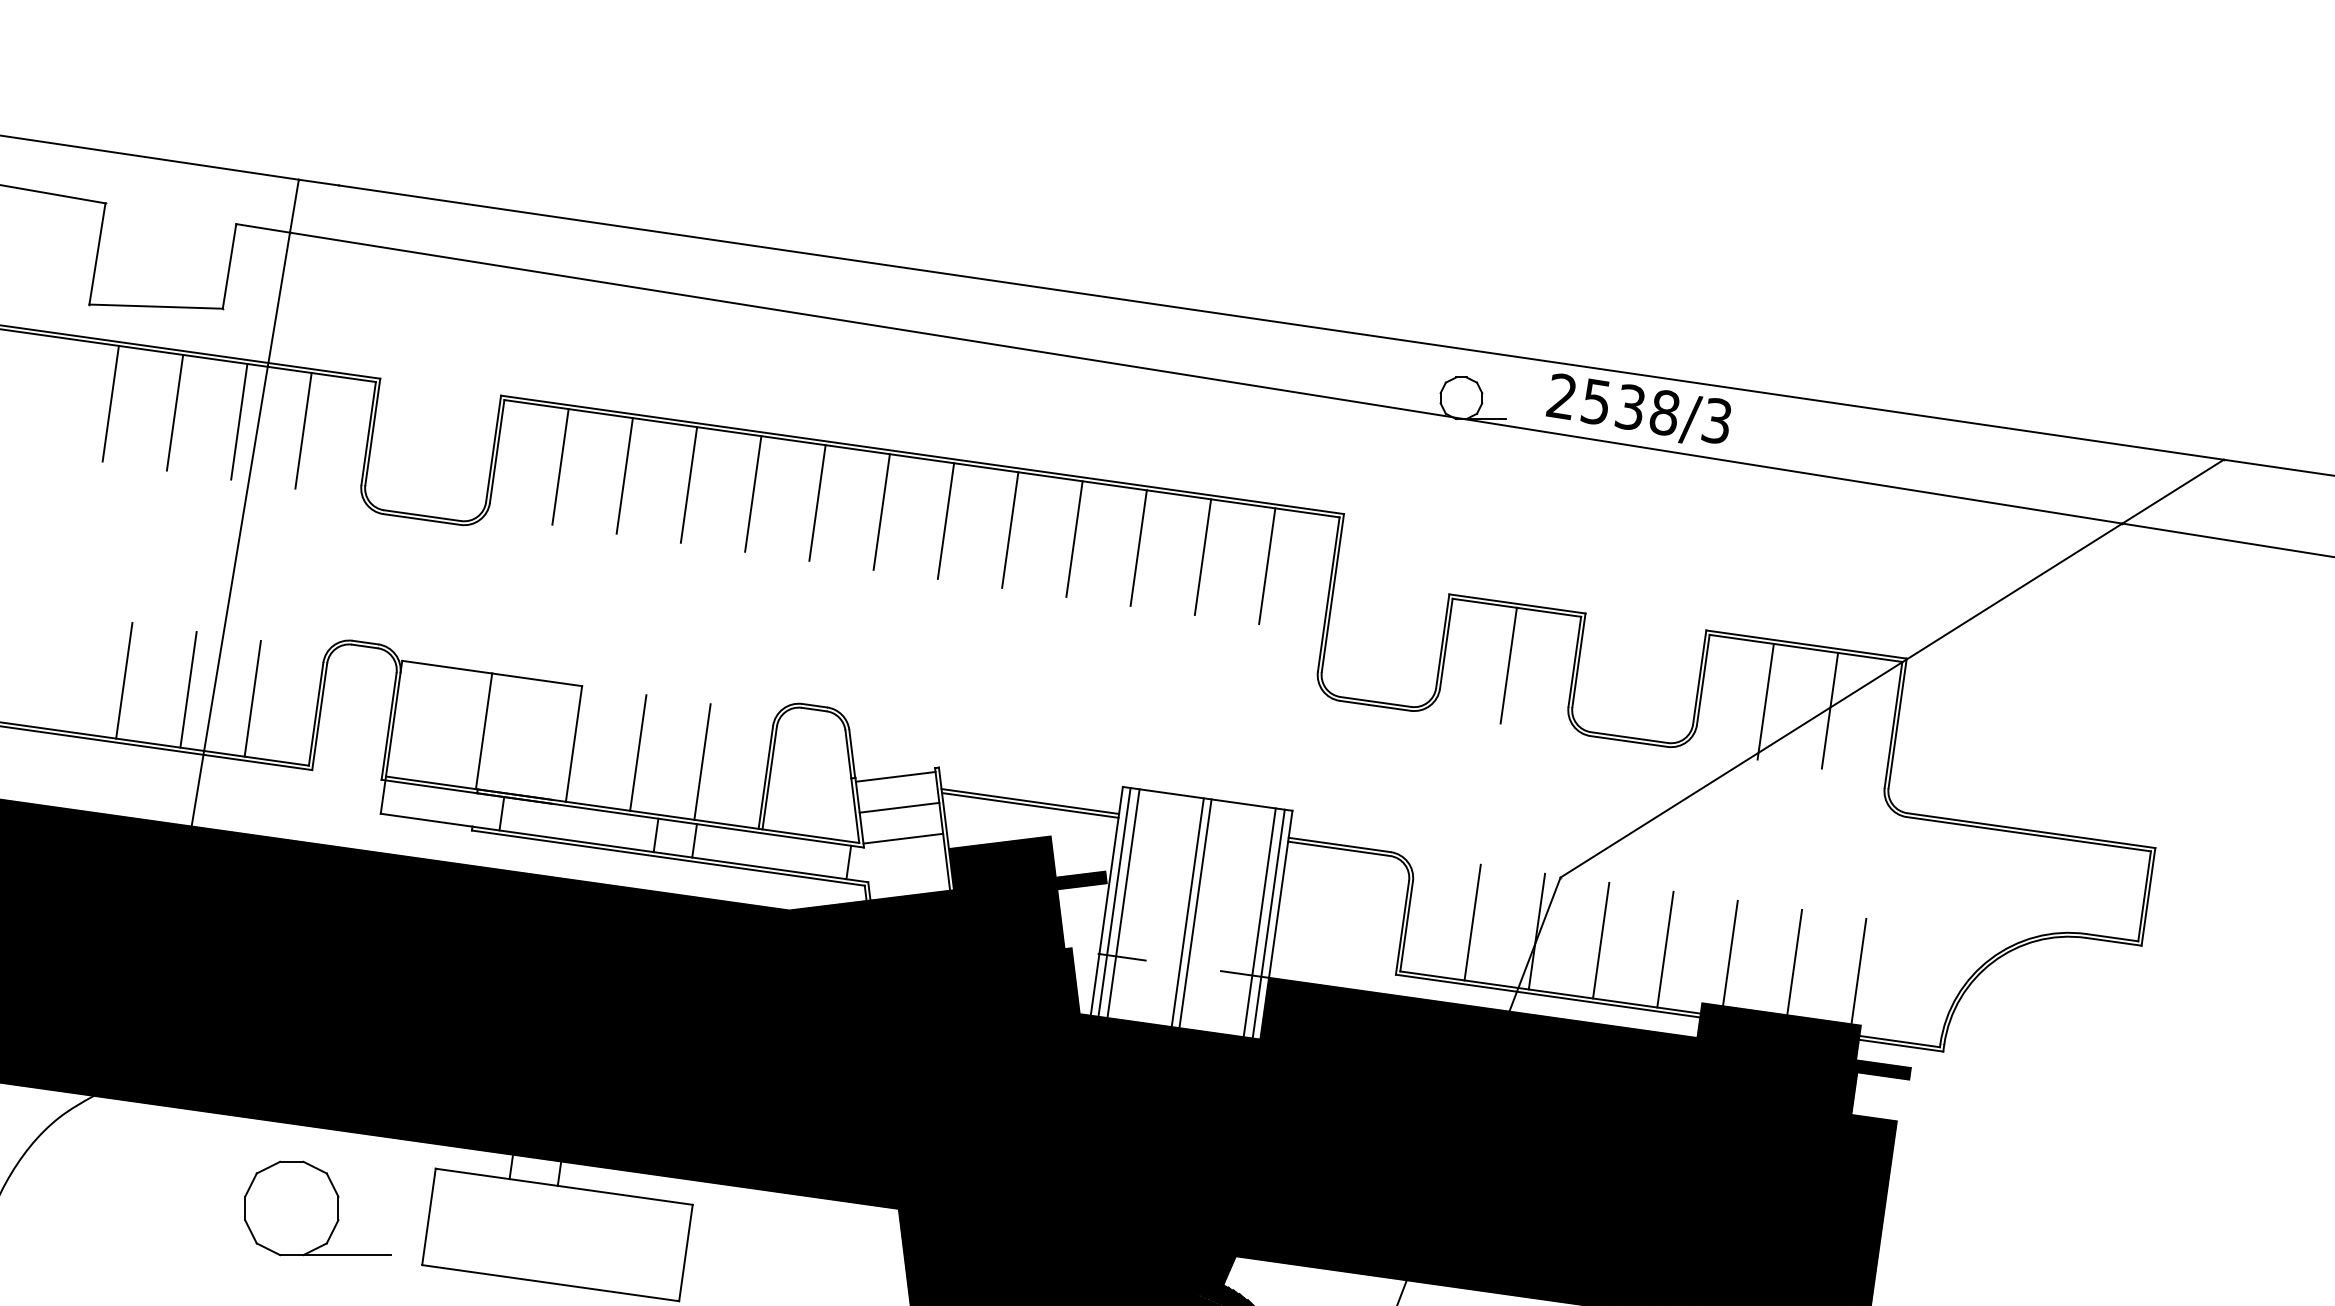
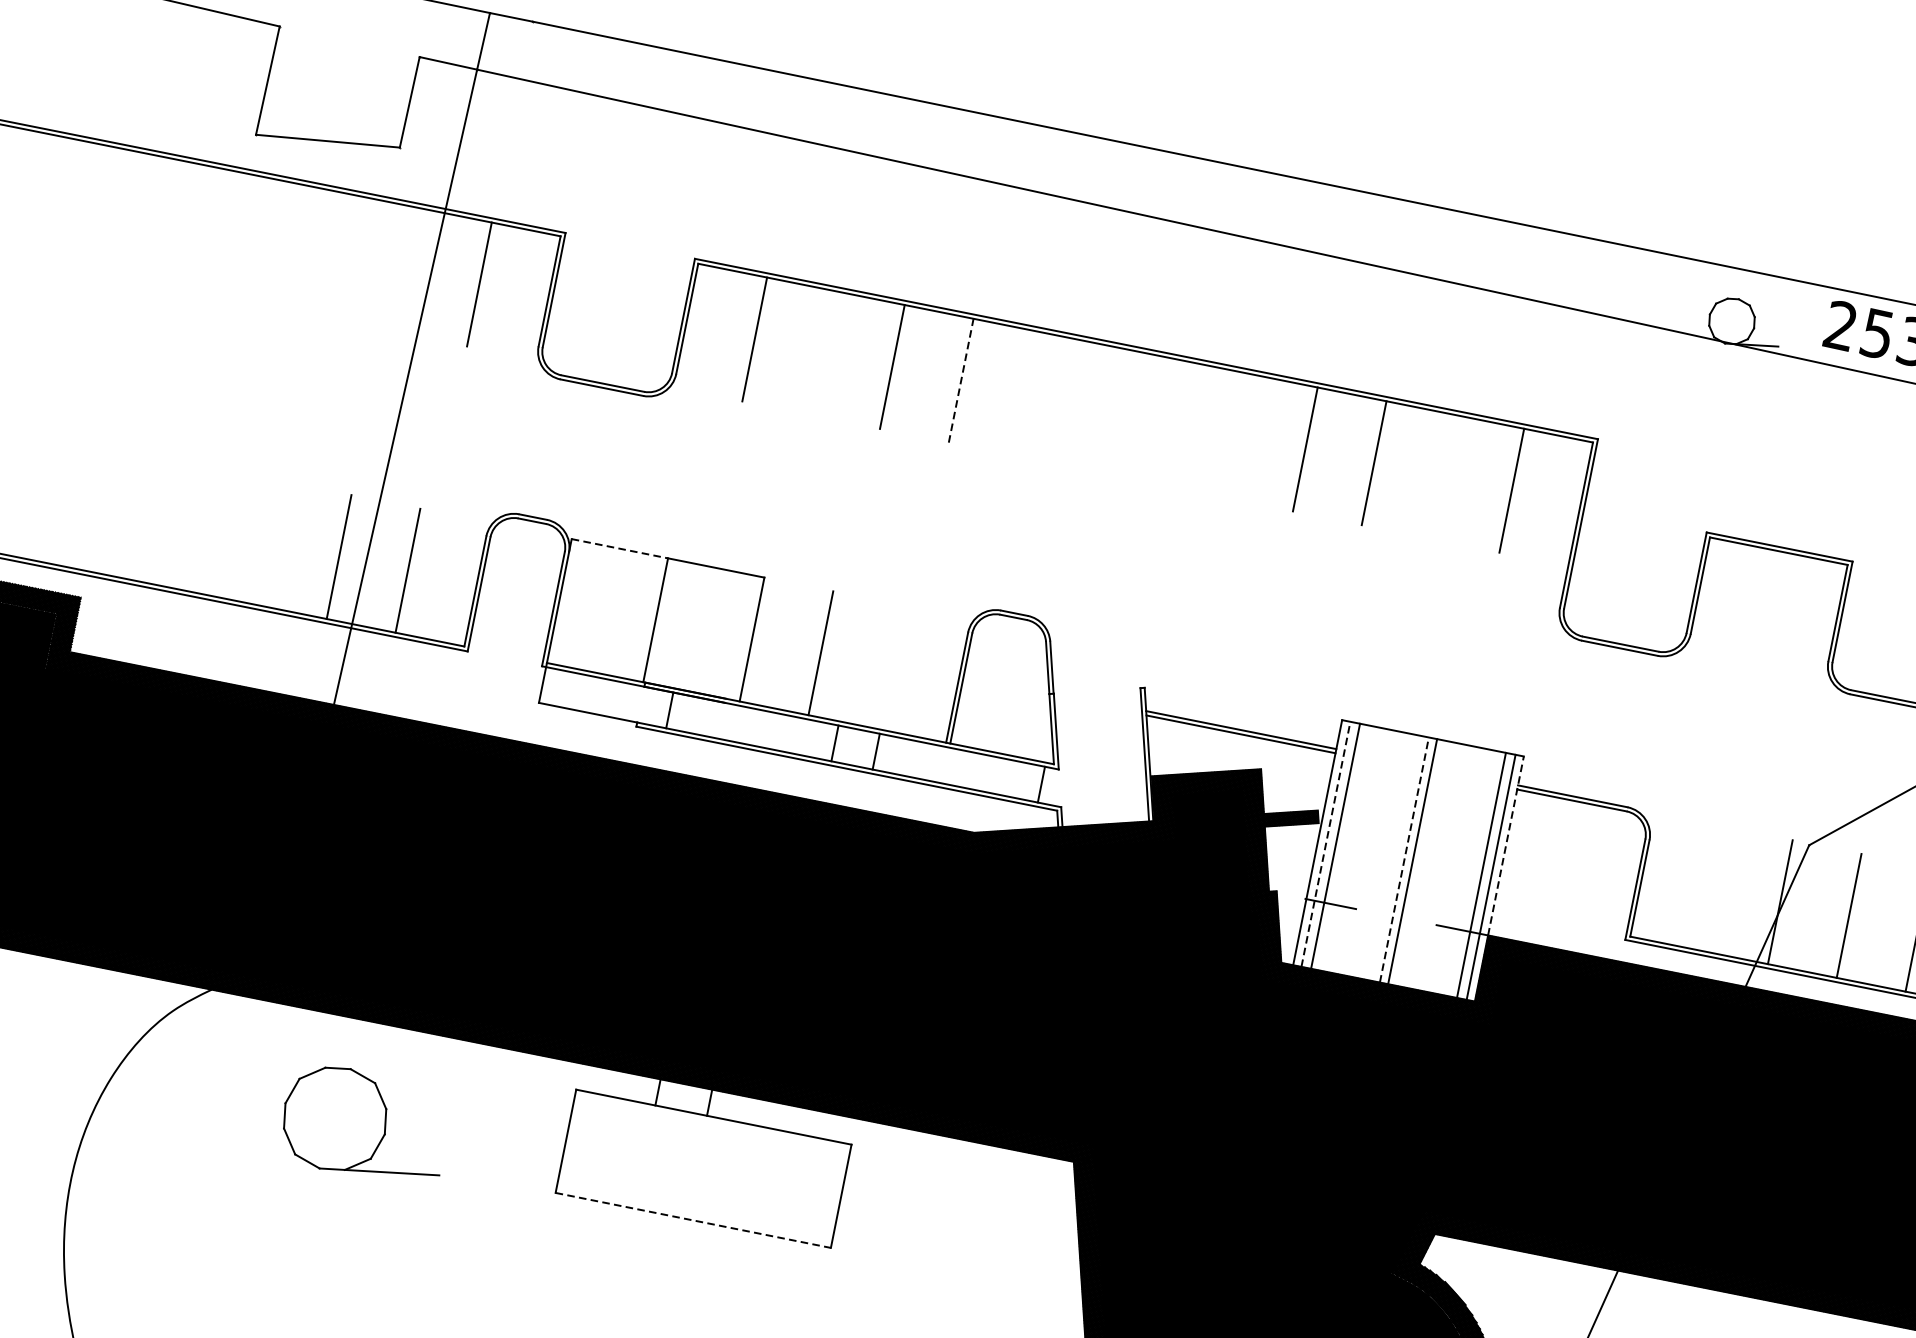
line: (110, 403) -> (272, 242), removed
line: (174, 412) -> (341, 256), removed
line: (239, 421) -> (410, 270), removed
line: (624, 475) -> (823, 352), removed
line: (753, 493) -> (961, 380), solid -> dashed
line: (817, 502) -> (1030, 393), removed
line: (881, 511) -> (1098, 407), removed
line: (945, 520) -> (1167, 421), removed
line: (1010, 529) -> (1236, 435), removed
line: (1202, 556) -> (1442, 476), removed
line: (1508, 665) -> (1766, 612), removed
line: (447, 667) -> (620, 549), solid -> dashed
line: (124, 680) -> (270, 543), removed
line: (702, 761) -> (889, 666), removed
line: (895, 776) -> (1097, 694), removed
line: (899, 807) -> (1099, 728), removed
line: (903, 838) -> (1102, 762), removed
line: (1280, 893) -> (1505, 845), solid -> dashed
line: (1114, 902) -> (1325, 844), solid -> dashed
line: (1187, 912) -> (1404, 859), solid -> dashed
line: (1472, 922) -> (1711, 888), removed
part: (317, 1208) -> (362, 1120), moved
line: (550, 1283) -> (693, 1220), solid -> dashed

